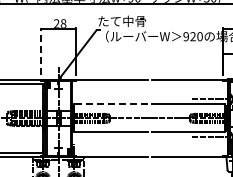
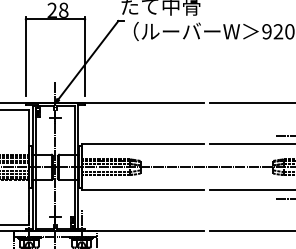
line: (40, 51) -> (25, 56), dashed -> solid
line: (111, 104) -> (143, 144), dashed -> solid

